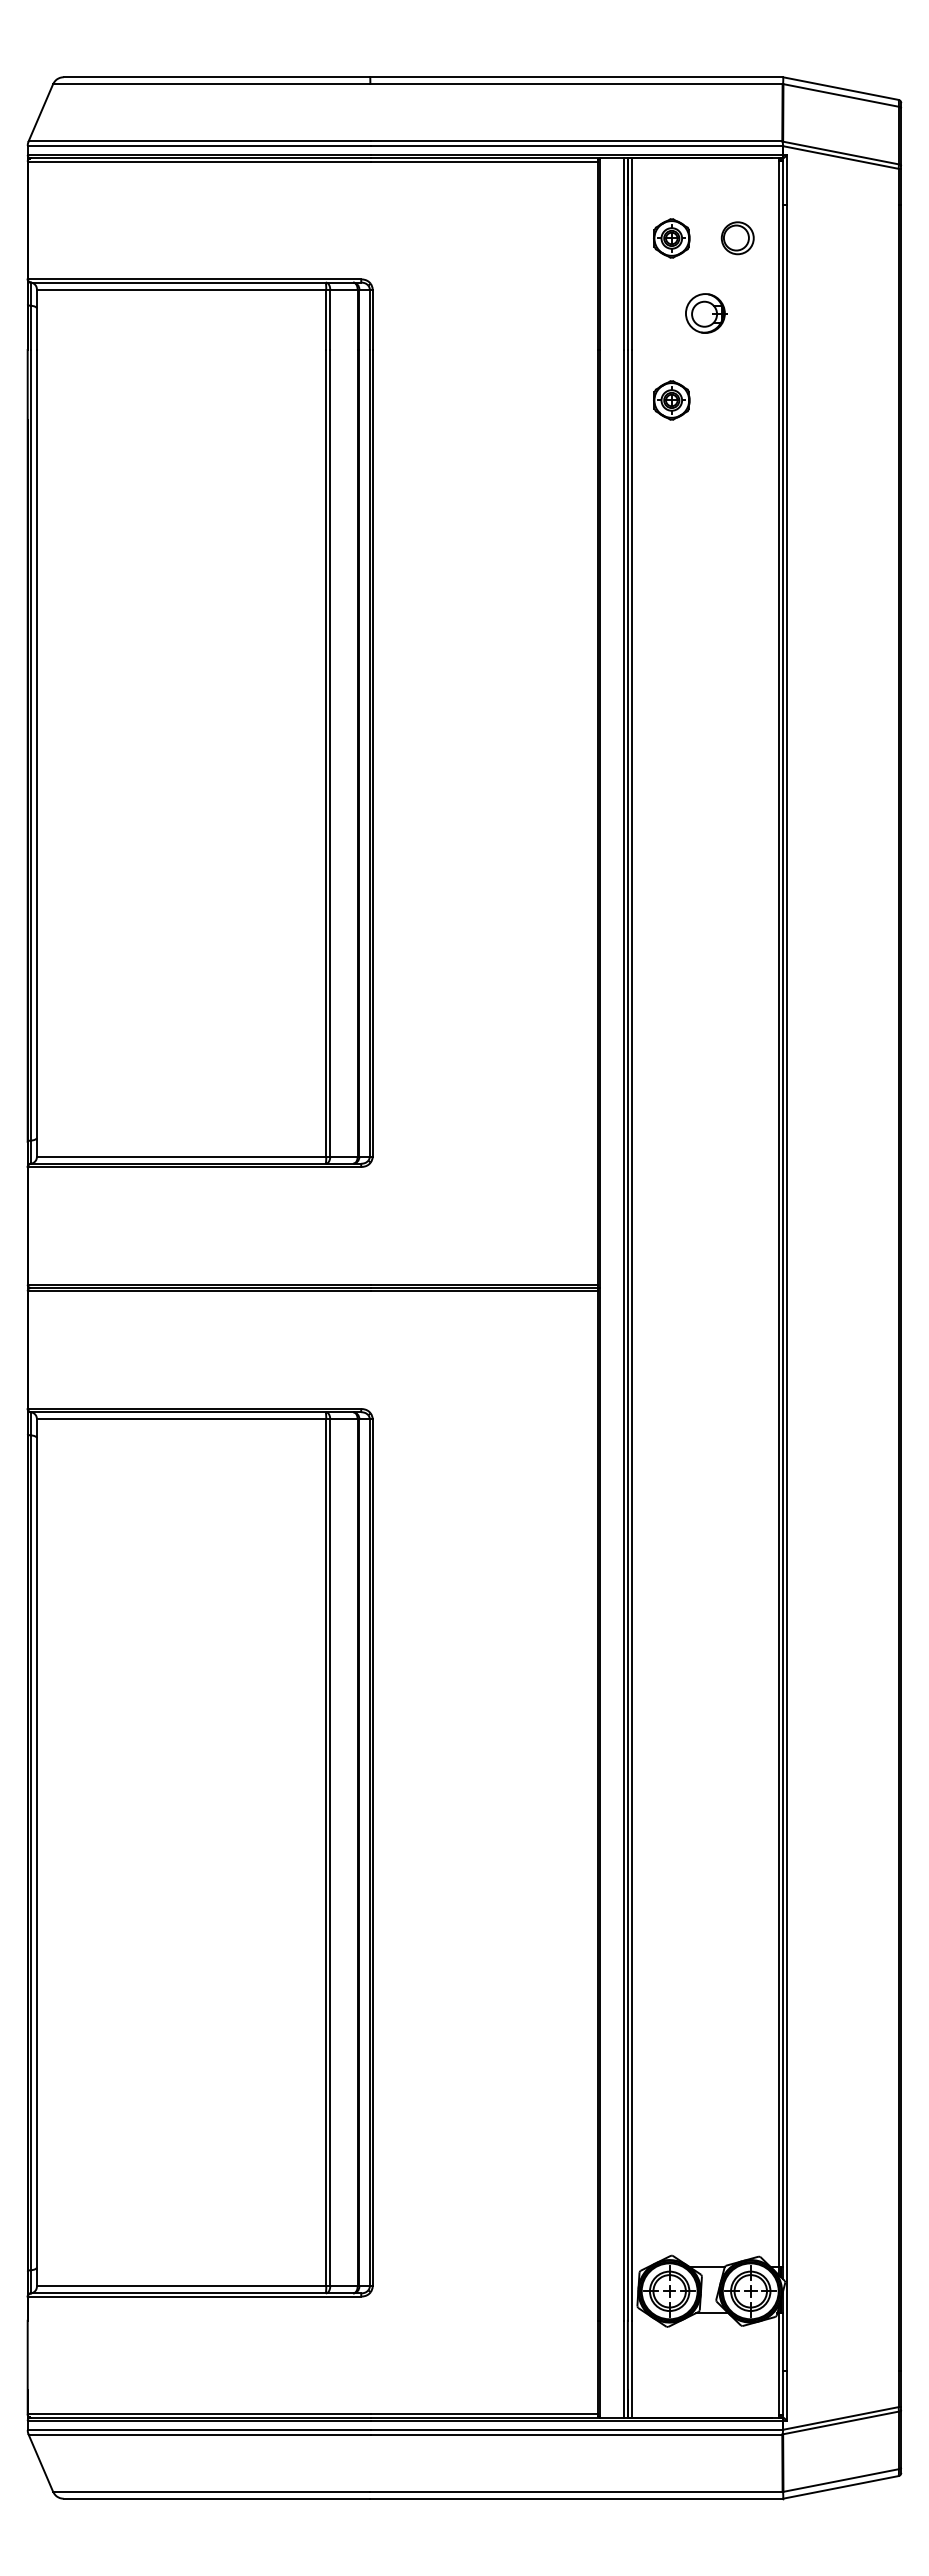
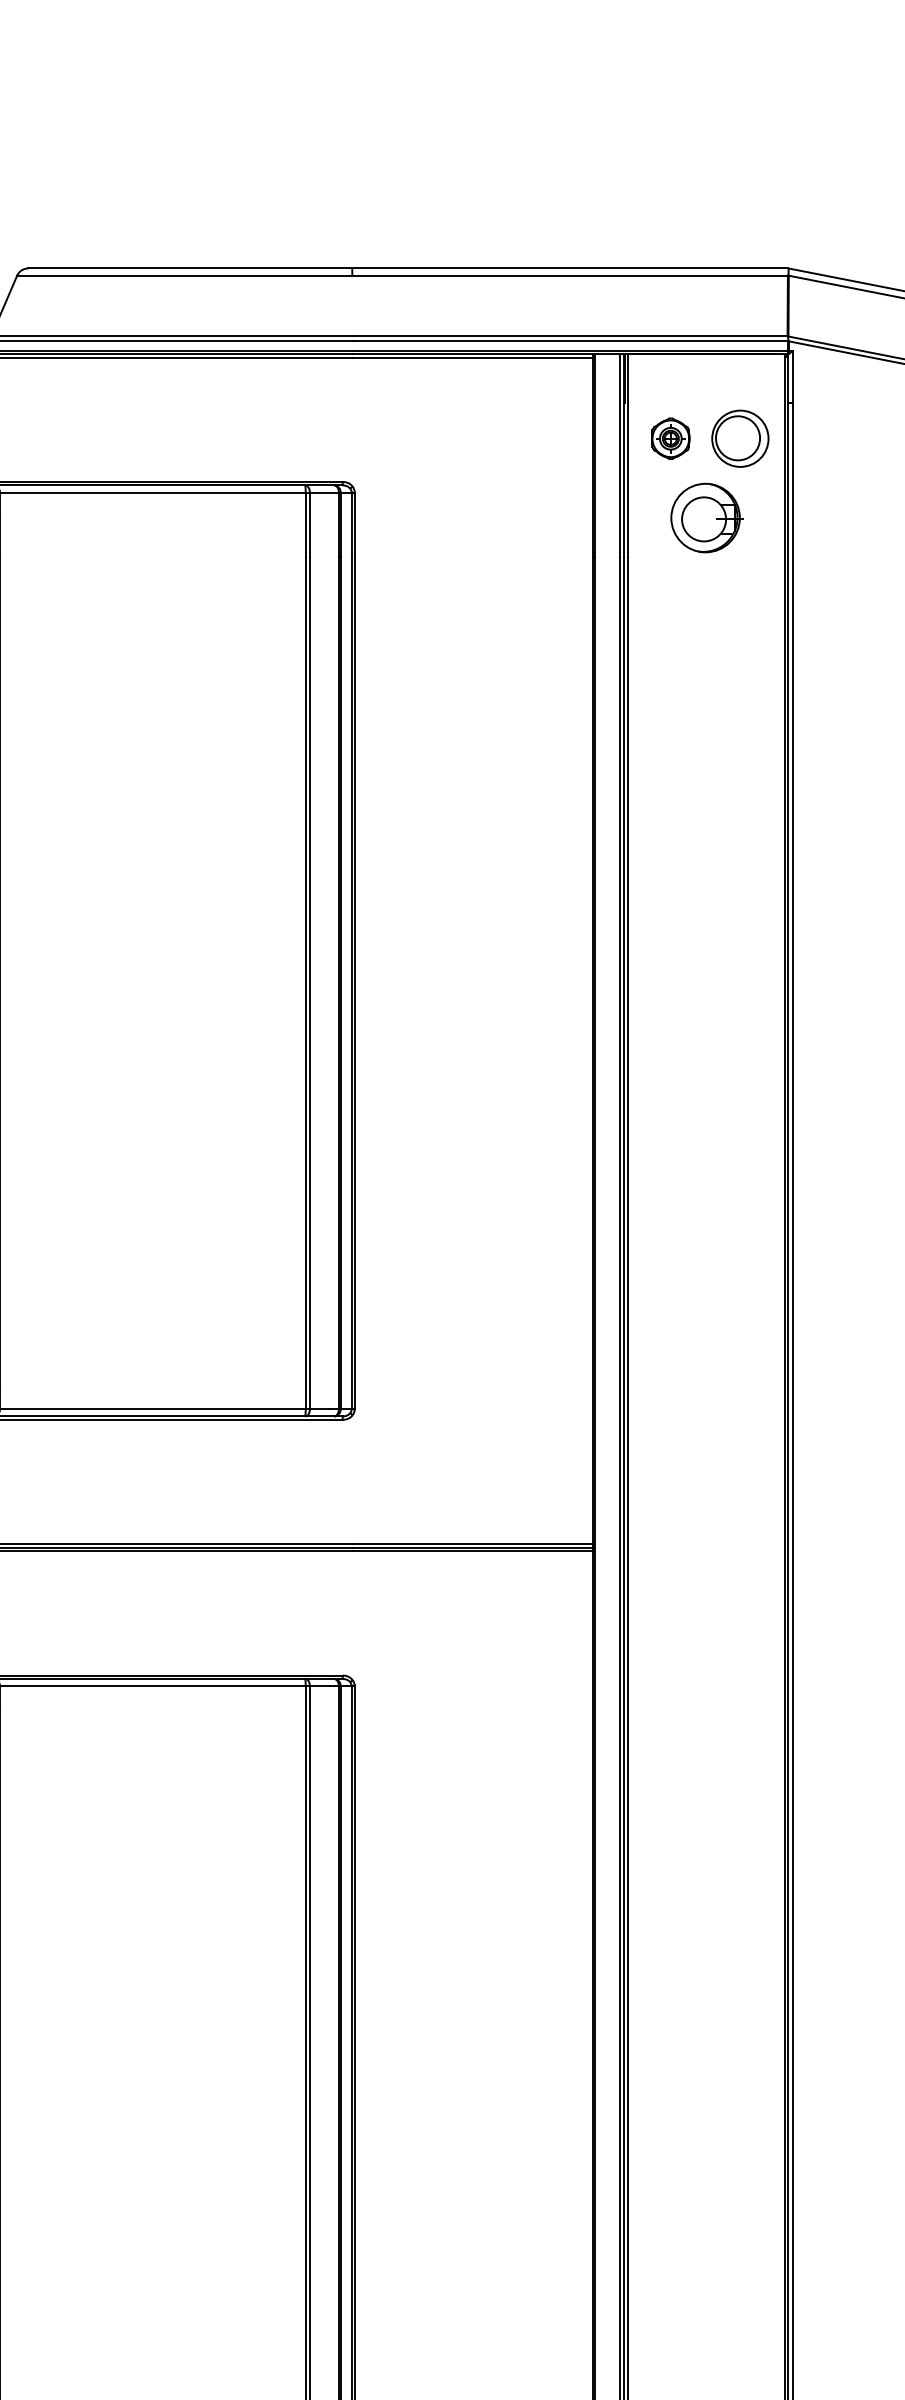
part: (737, 237) -> (740, 437), size x1.67
part: (706, 313) -> (707, 518), size x1.67
part: (671, 400) -> (670, 609), removed

